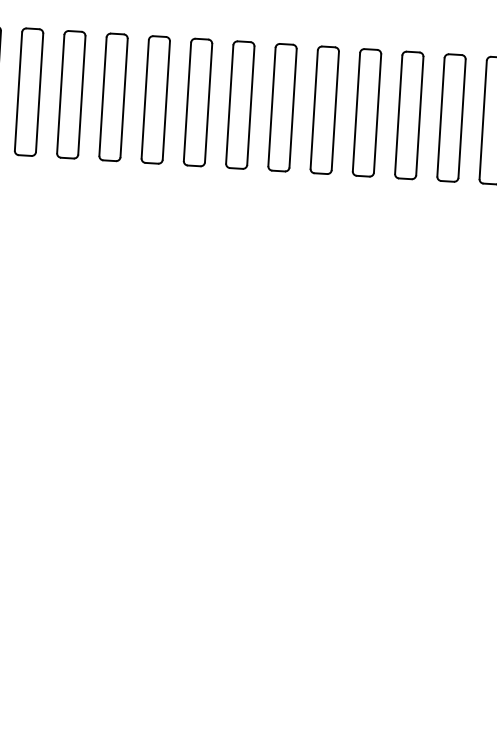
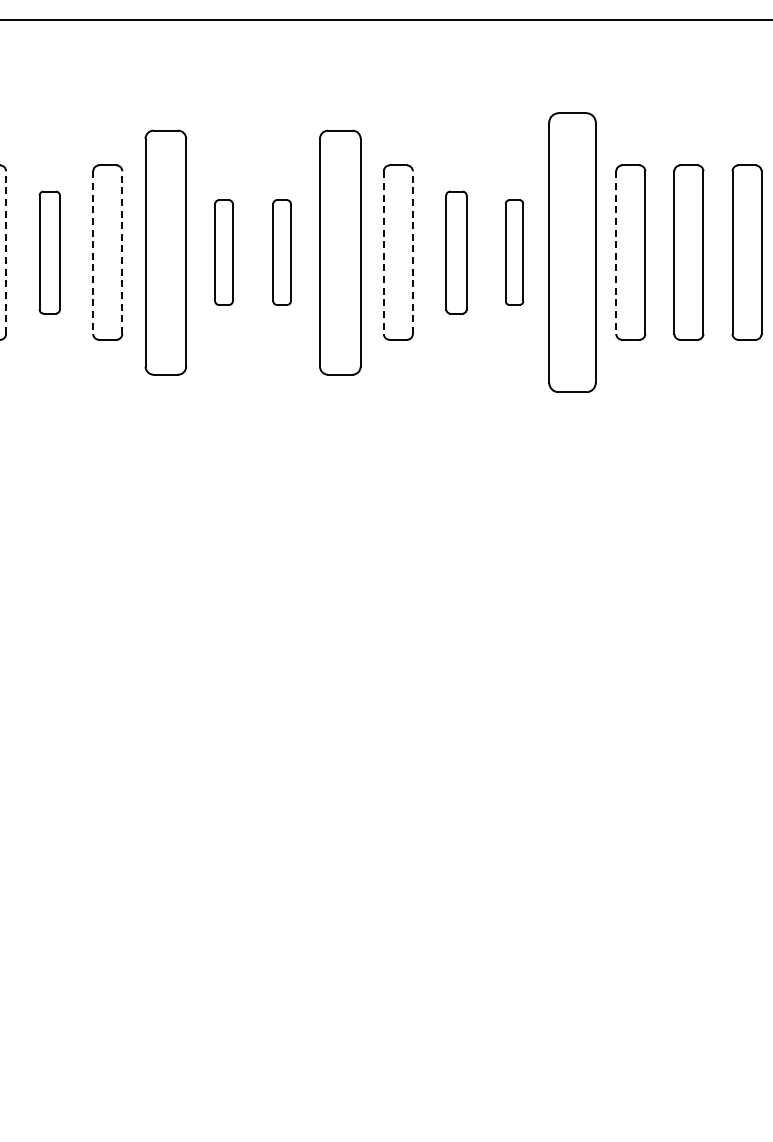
line: (39, 92) -> (6, 252), solid -> dashed
part: (71, 94) -> (49, 252), size x0.7
line: (103, 97) -> (93, 253), solid -> dashed
line: (124, 97) -> (122, 252), solid -> dashed
part: (155, 99) -> (165, 252), size x1.4
part: (197, 102) -> (223, 252), size x0.6
part: (239, 104) -> (281, 252), size x0.6
part: (282, 107) -> (339, 252), size x1.4
line: (313, 110) -> (383, 253), solid -> dashed
line: (335, 110) -> (412, 252), solid -> dashed
part: (367, 112) -> (456, 252), size x0.7
part: (409, 115) -> (514, 252), size x0.6
part: (451, 117) -> (572, 252), size x1.6
line: (483, 120) -> (616, 253), solid -> dashed

